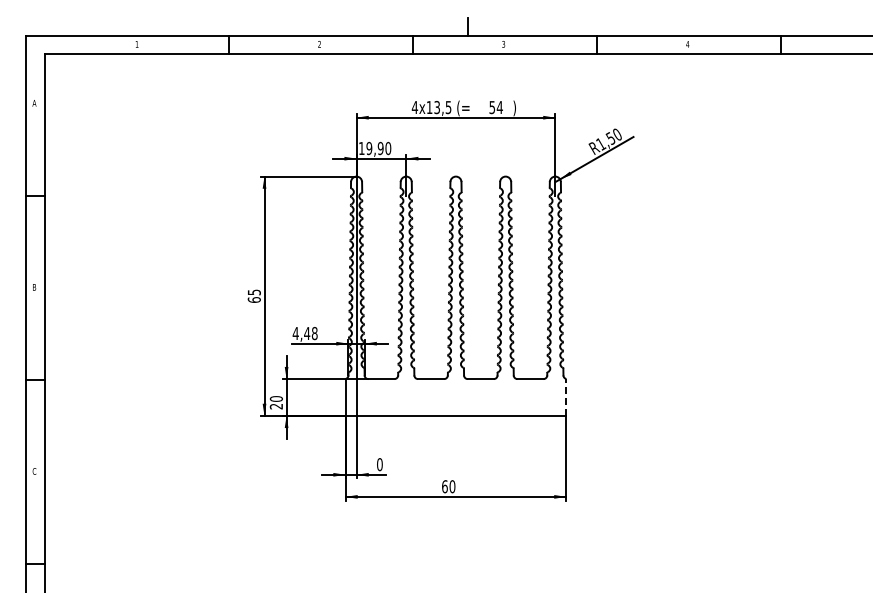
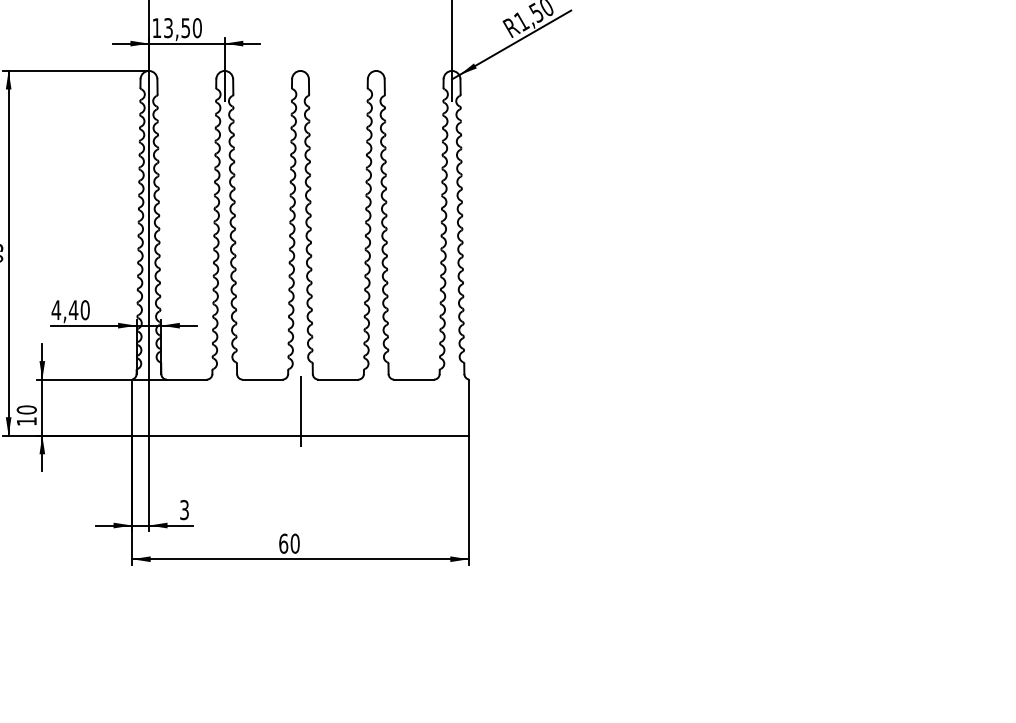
text: (374, 147) -> (176, 26), 19,90 -> 13,50
text: (314, 333) -> (84, 310), 4,48 -> 4,40
line: (566, 396) -> (469, 406), dashed -> solid
line: (455, 397) -> (299, 407), added
text: (275, 406) -> (25, 421), 20 -> 10
text: (379, 464) -> (183, 509), 0 -> 3

